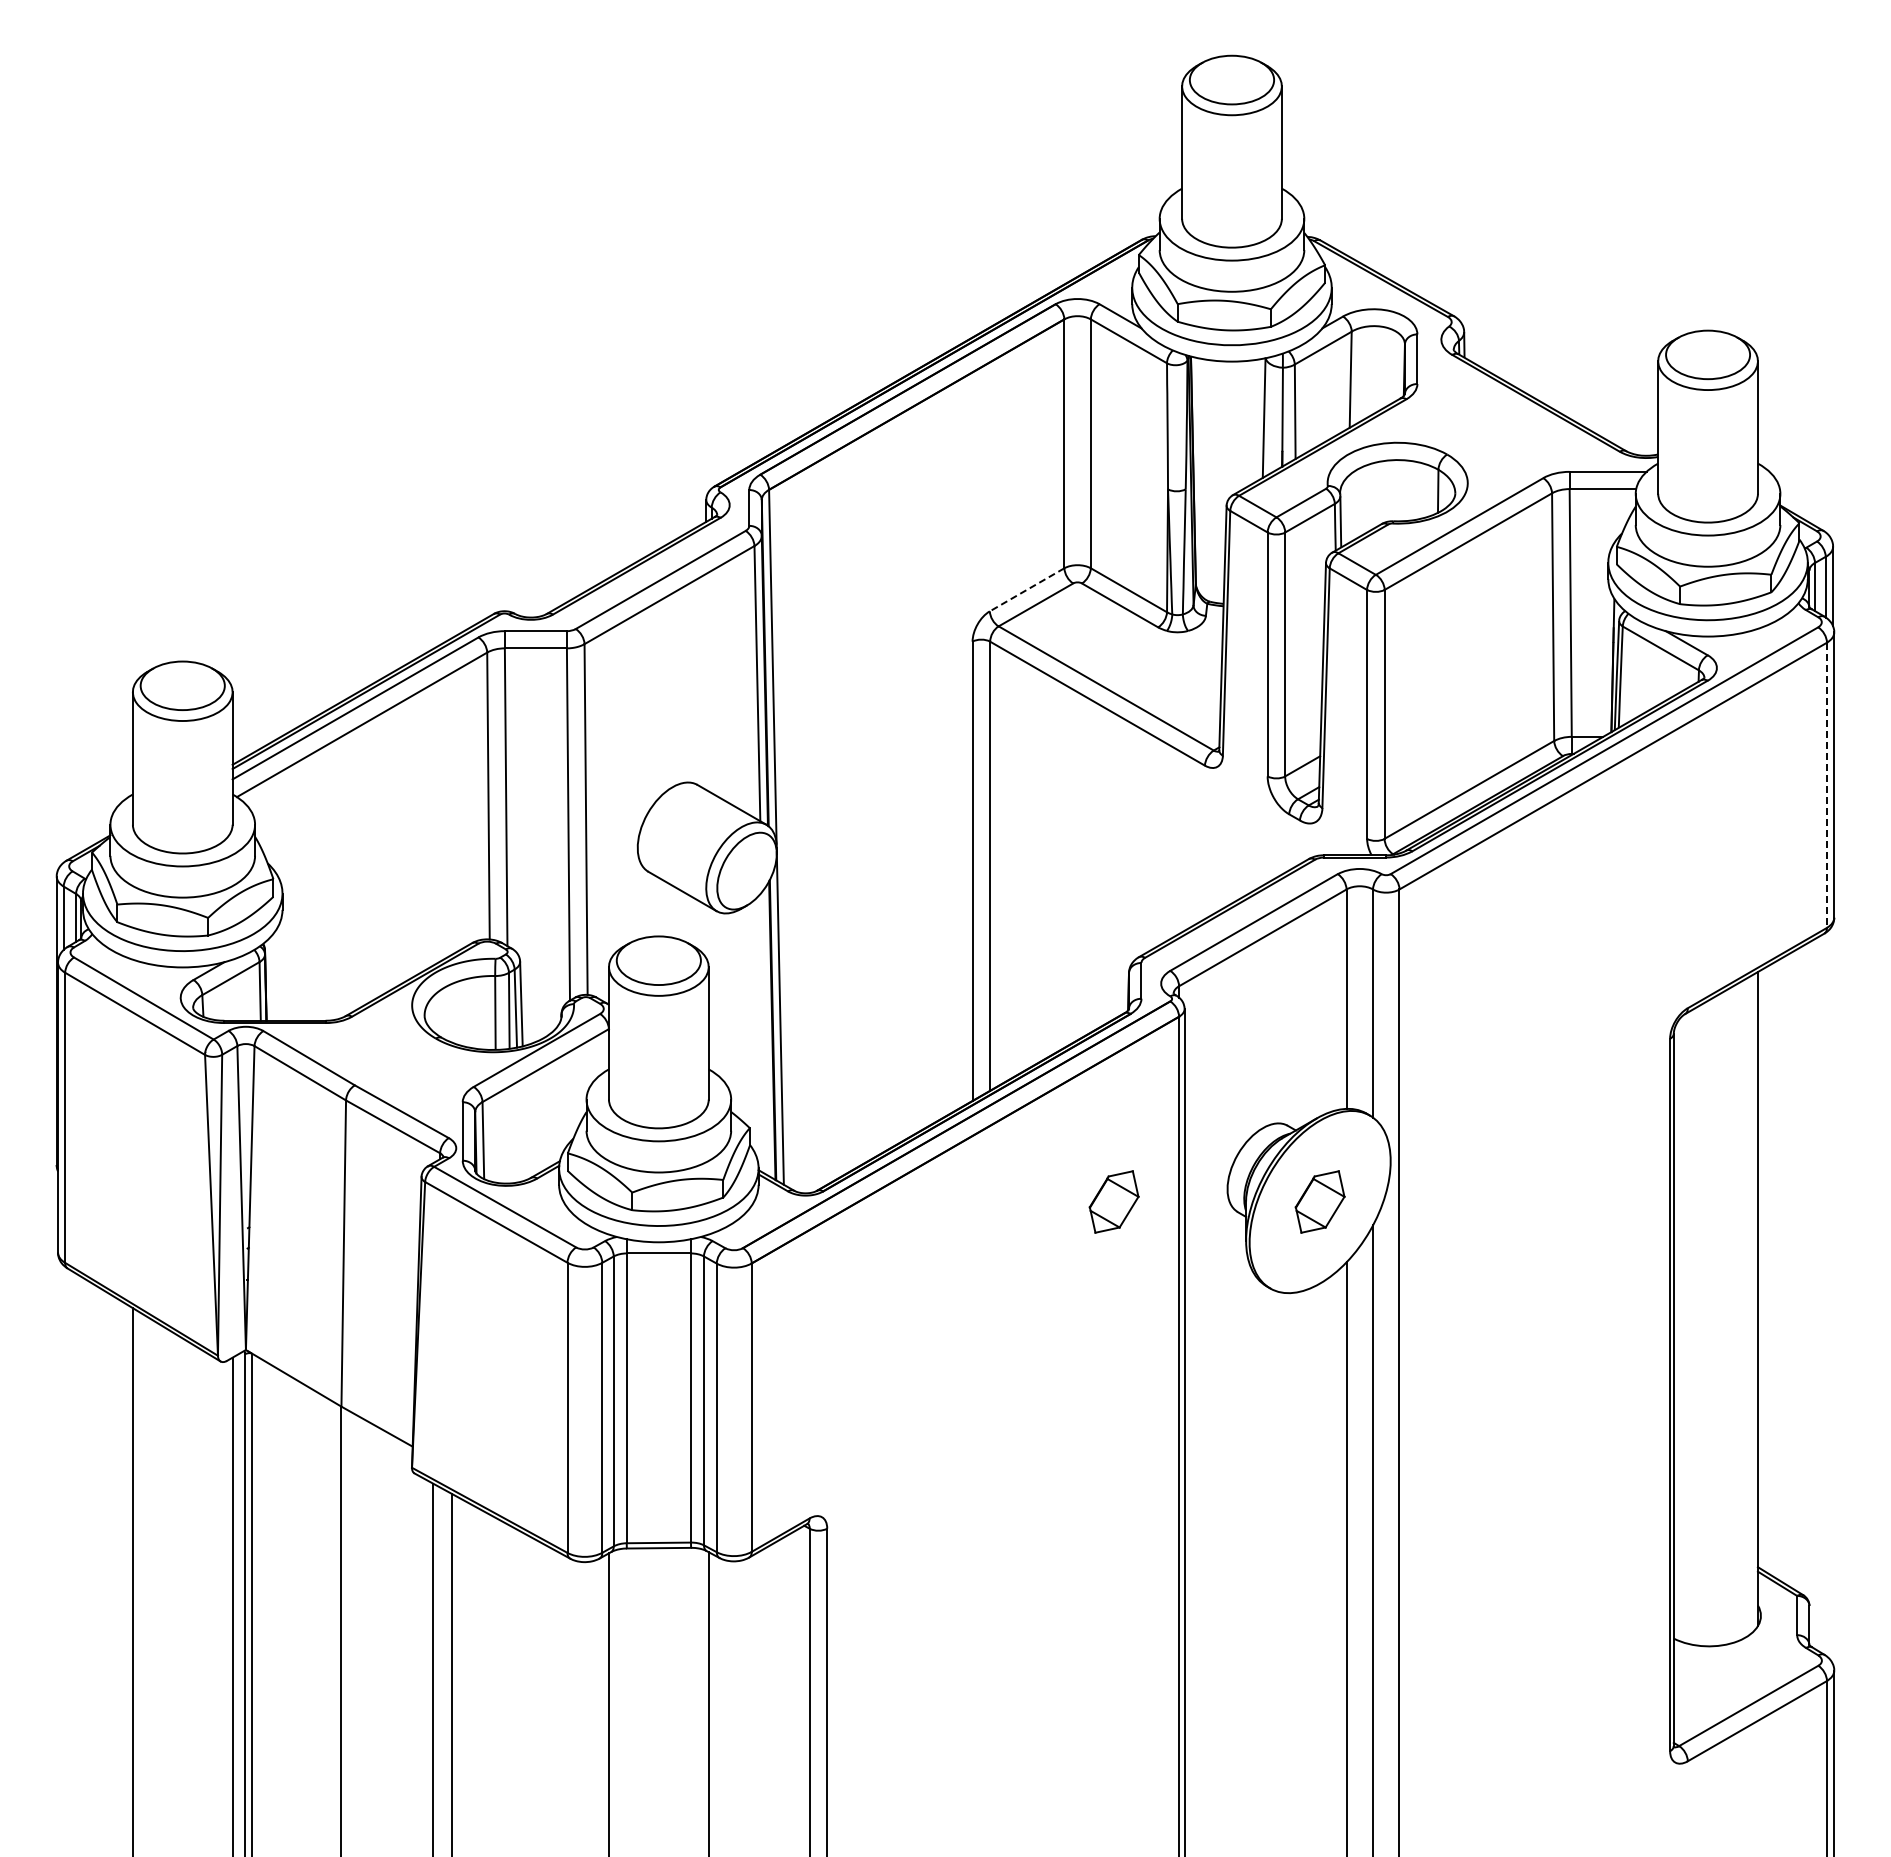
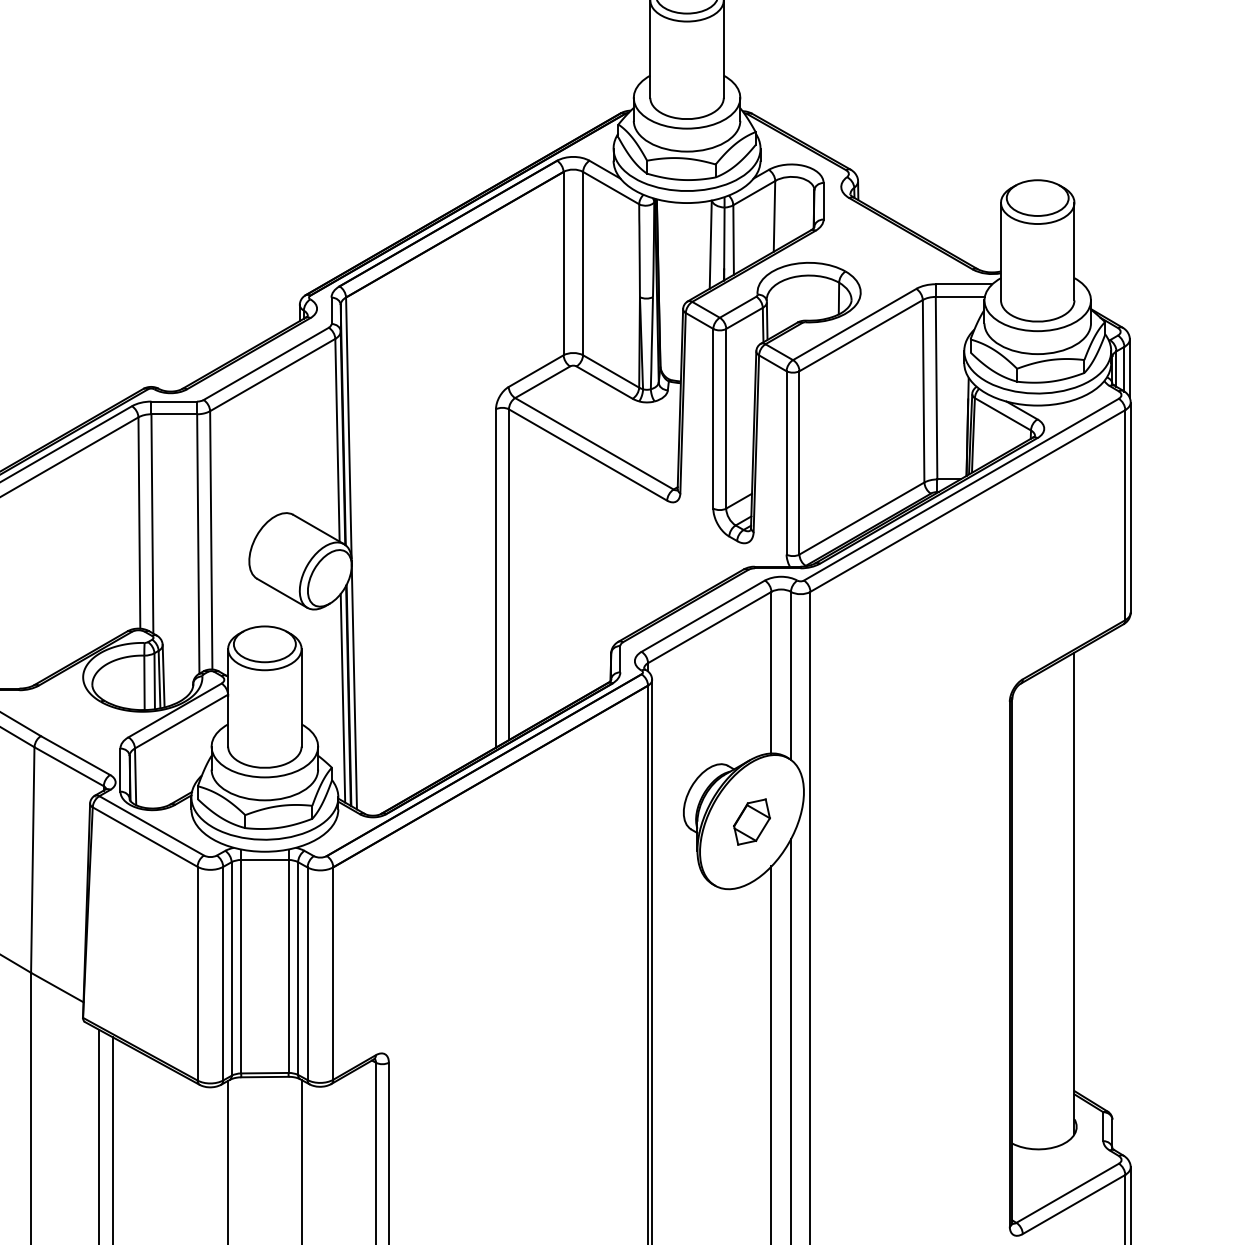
line: (1027, 589) -> (536, 370), dashed -> solid
line: (1827, 785) -> (1125, 515), dashed -> solid
line: (764, 1033) -> (342, 697), added
part: (1113, 1201) -> (599, 821), removed

